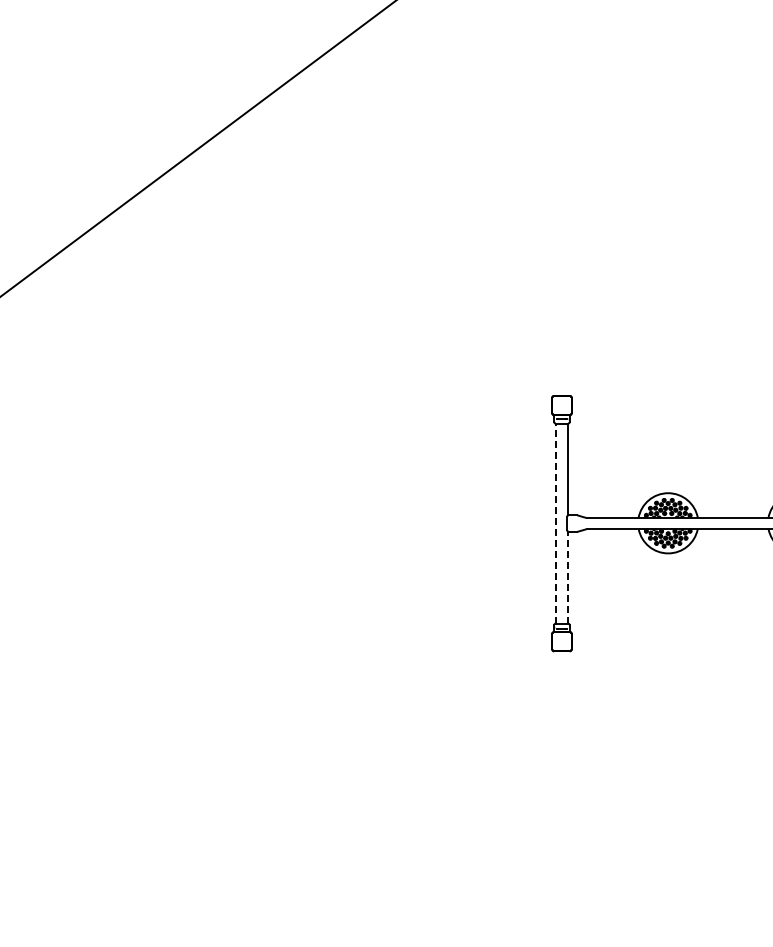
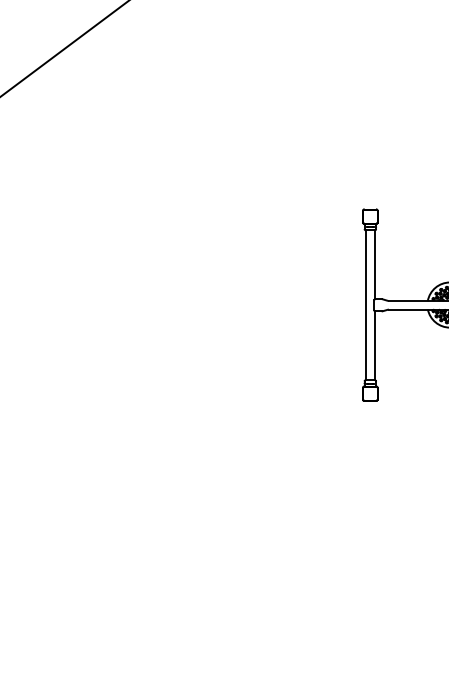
line: (556, 523) -> (366, 305), dashed -> solid
line: (567, 577) -> (374, 345), dashed -> solid

